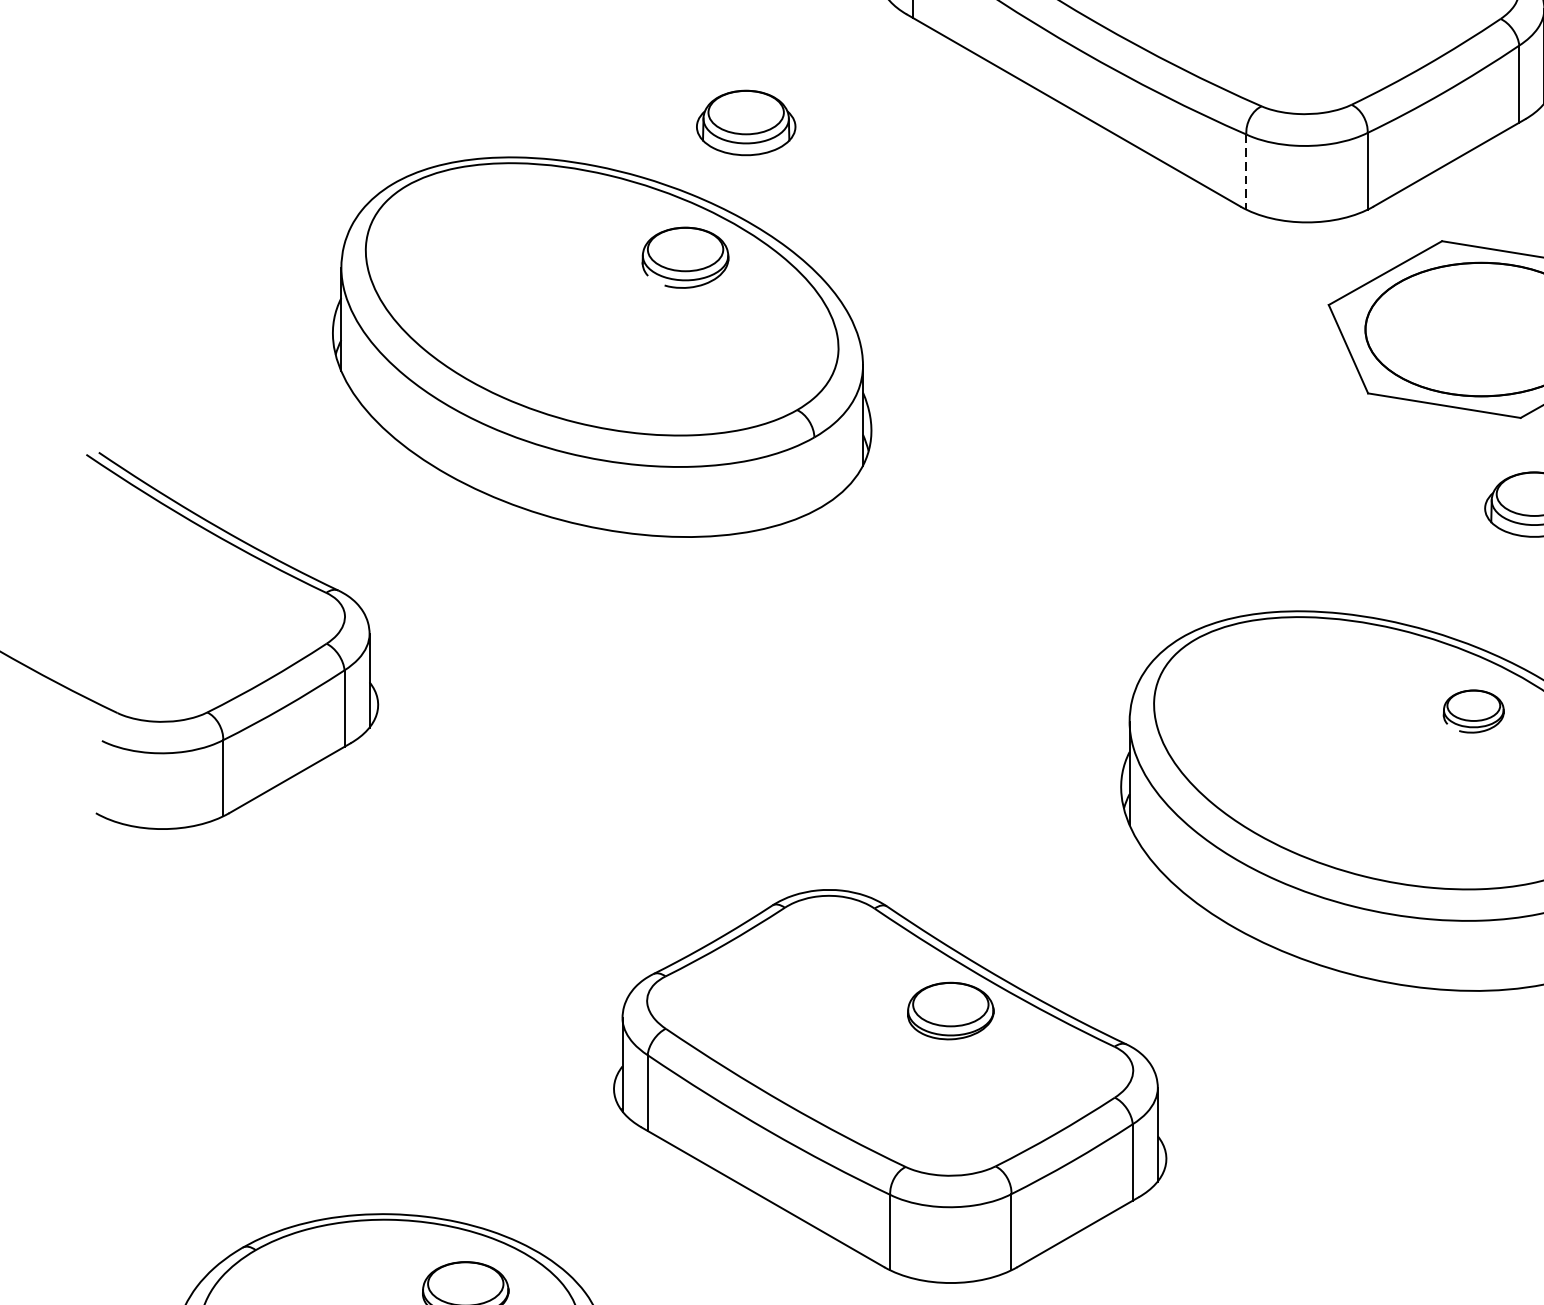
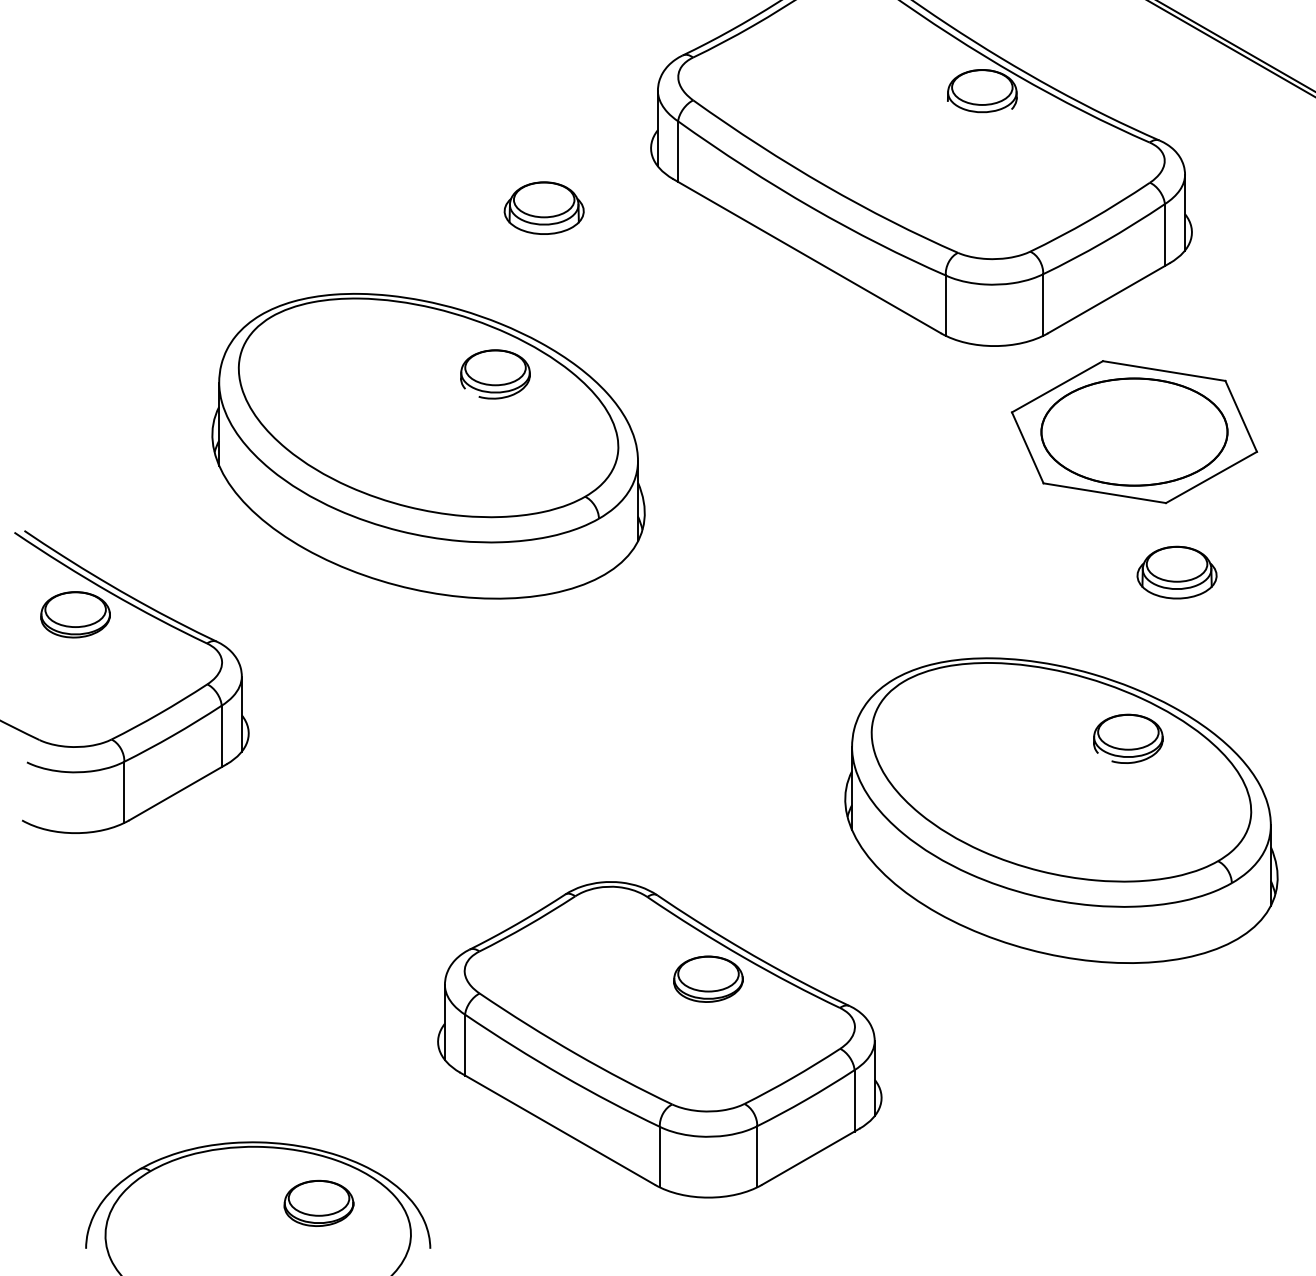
part: (745, 122) -> (543, 207), moved
line: (1245, 173) -> (945, 306), dashed -> solid
part: (162, 556) -> (75, 614), added
part: (1473, 711) -> (1128, 738), size x1.43

